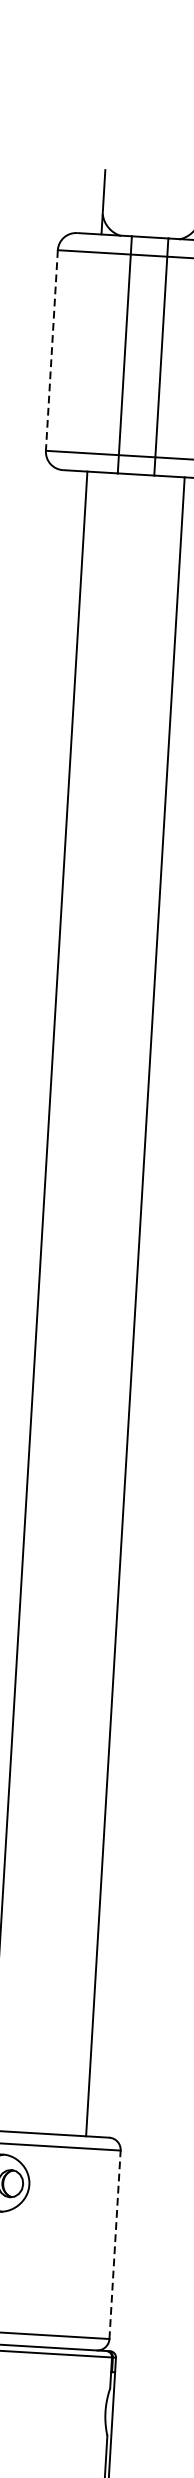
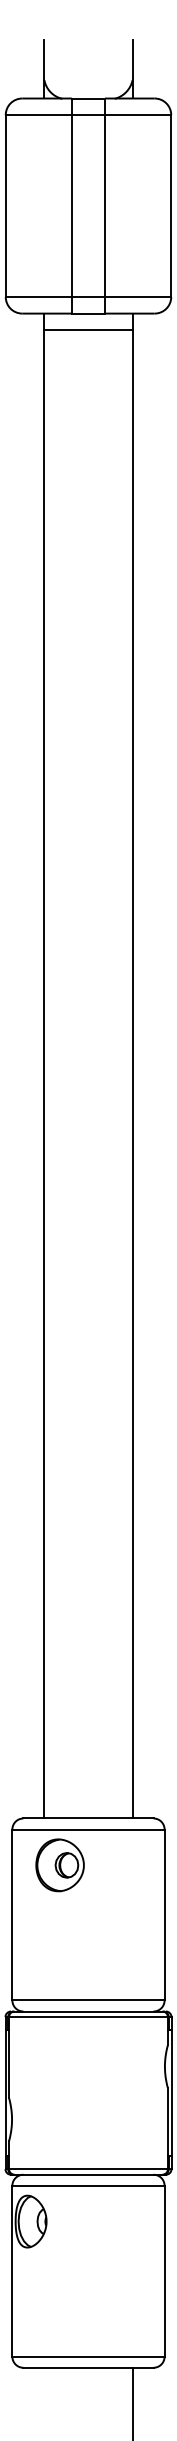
line: (51, 350) -> (5, 206), dashed -> solid
line: (134, 493) -> (88, 330), added
line: (114, 2244) -> (164, 1914), dashed -> solid

